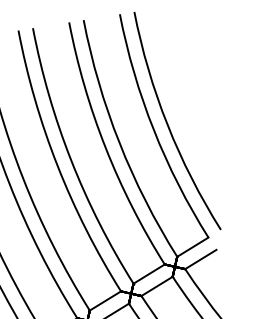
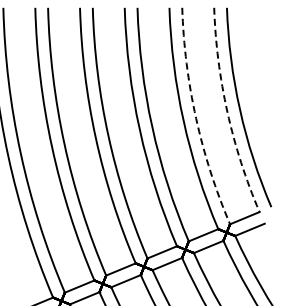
arc: (154, 130) -> (227, 112), solid -> dashed
arc: (119, 142) -> (196, 118), solid -> dashed

